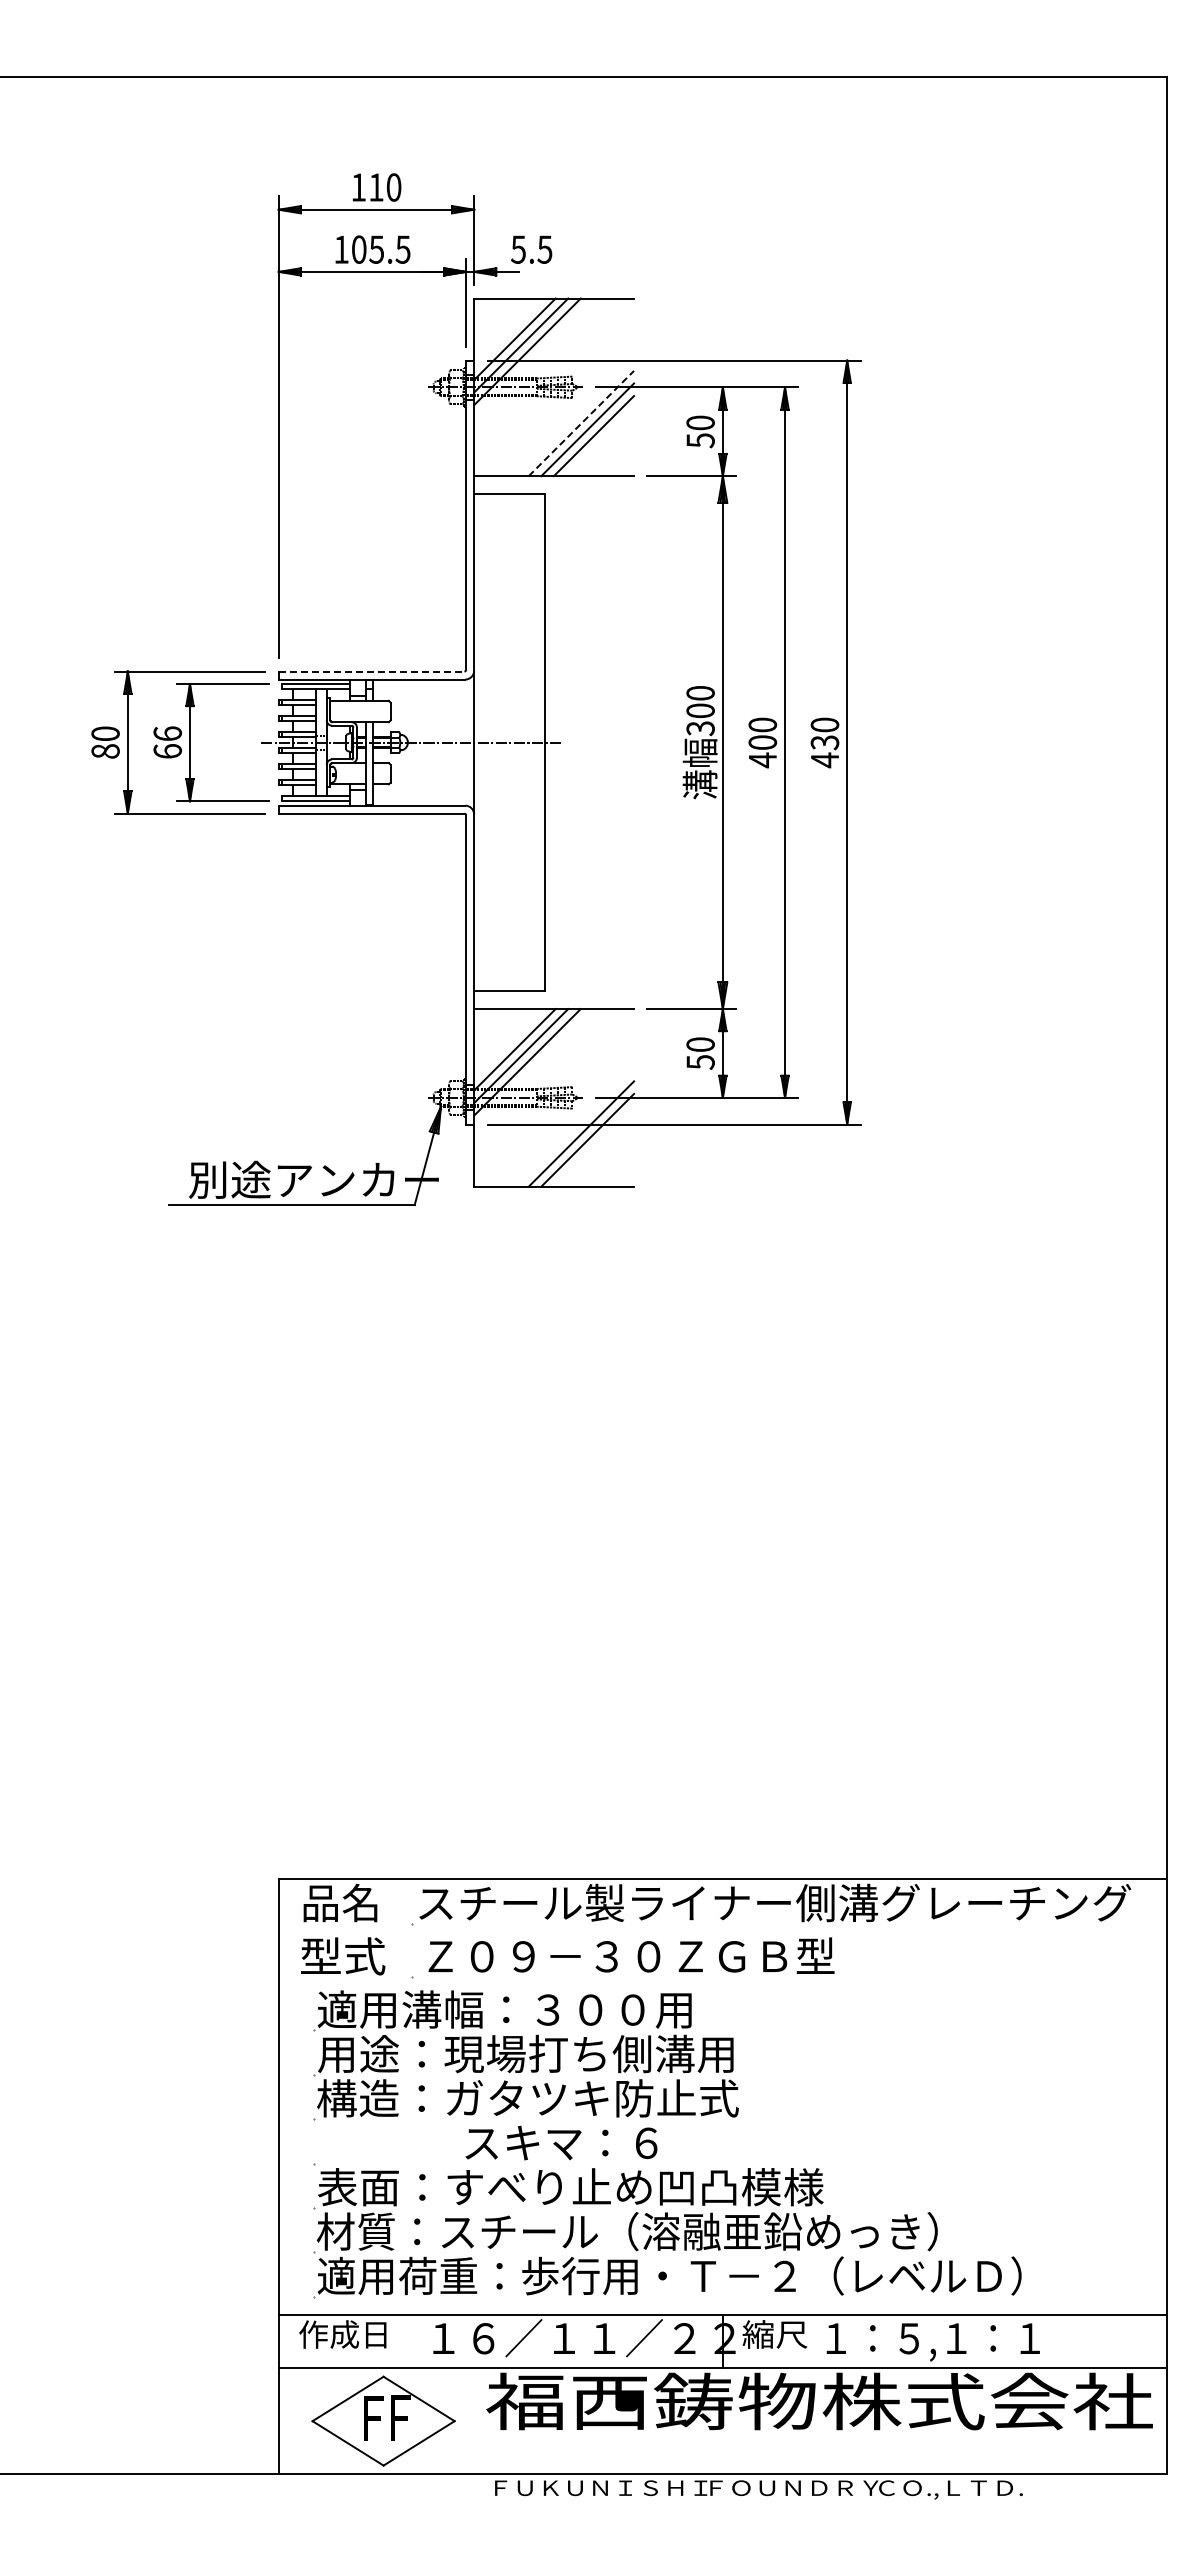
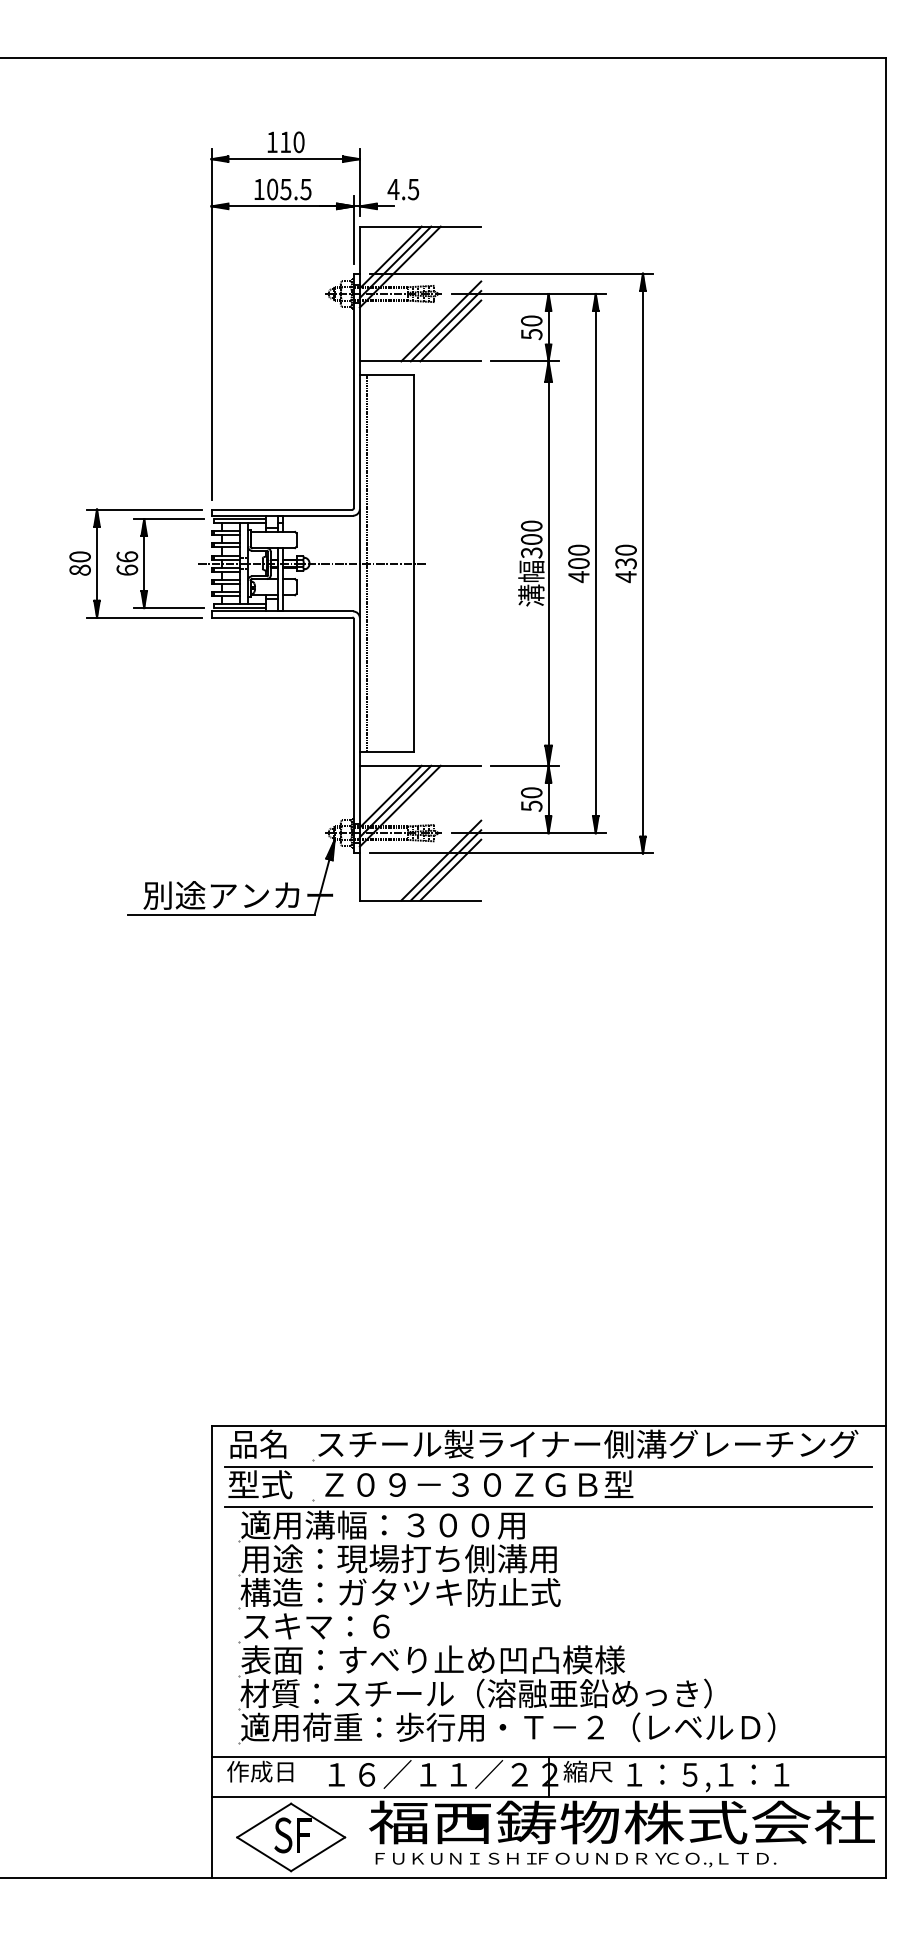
text: (518, 249) -> (393, 189), 5.5 -> 4.5
line: (581, 423) -> (441, 321), dashed -> solid
line: (371, 671) -> (281, 509), dashed -> solid
line: (483, 742) -> (366, 563), added
line: (593, 1146) -> (450, 870), added
line: (722, 1932) -> (548, 1466), added
line: (722, 1986) -> (548, 1507), added
text: (561, 2142) -> (316, 1625), moved
text: (373, 2418) -> (283, 1835), F -> S
text: (758, 2489) -> (575, 1859), moved

